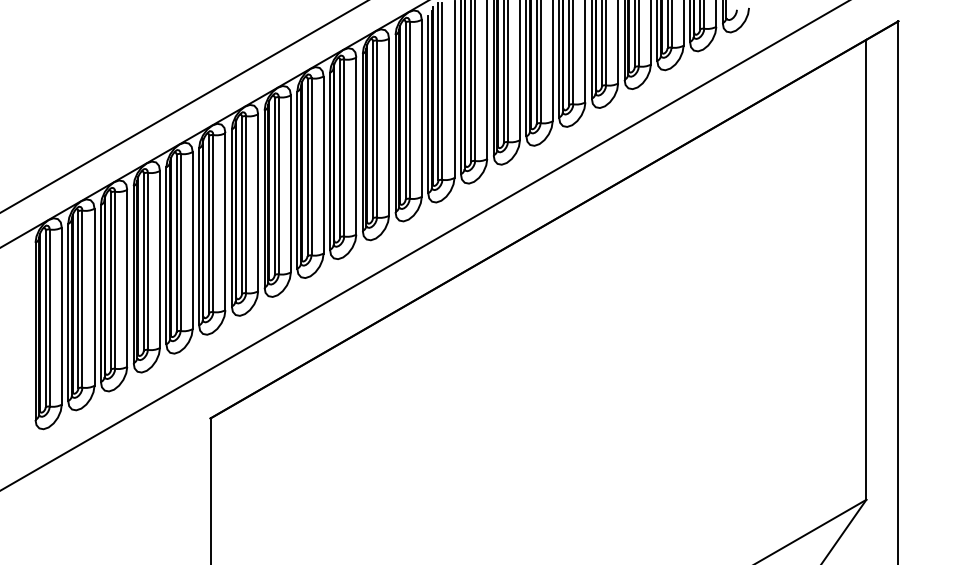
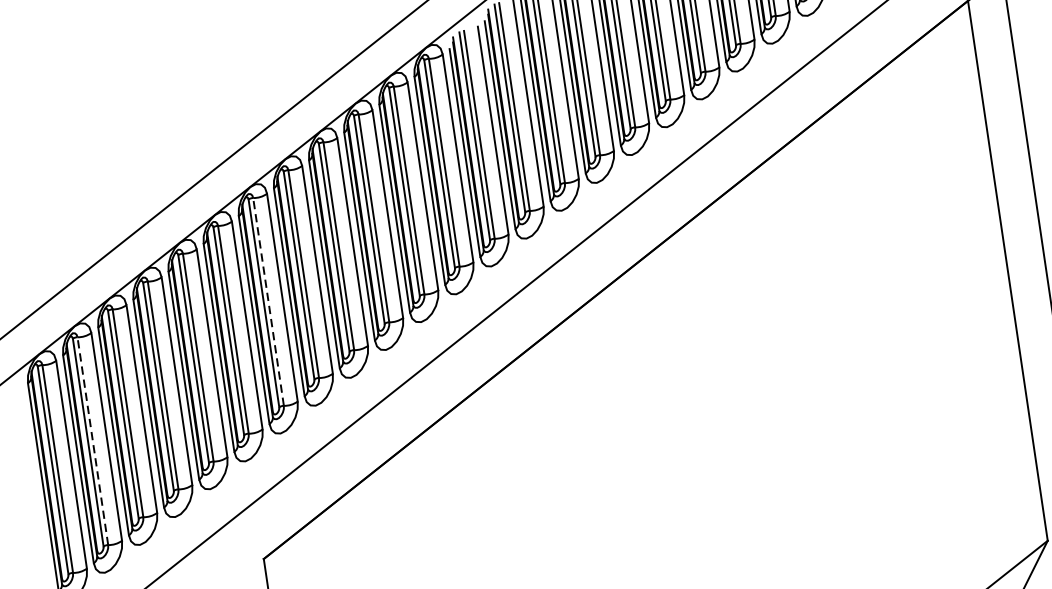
line: (246, 204) -> (268, 301), solid -> dashed
line: (82, 299) -> (92, 441), solid -> dashed

